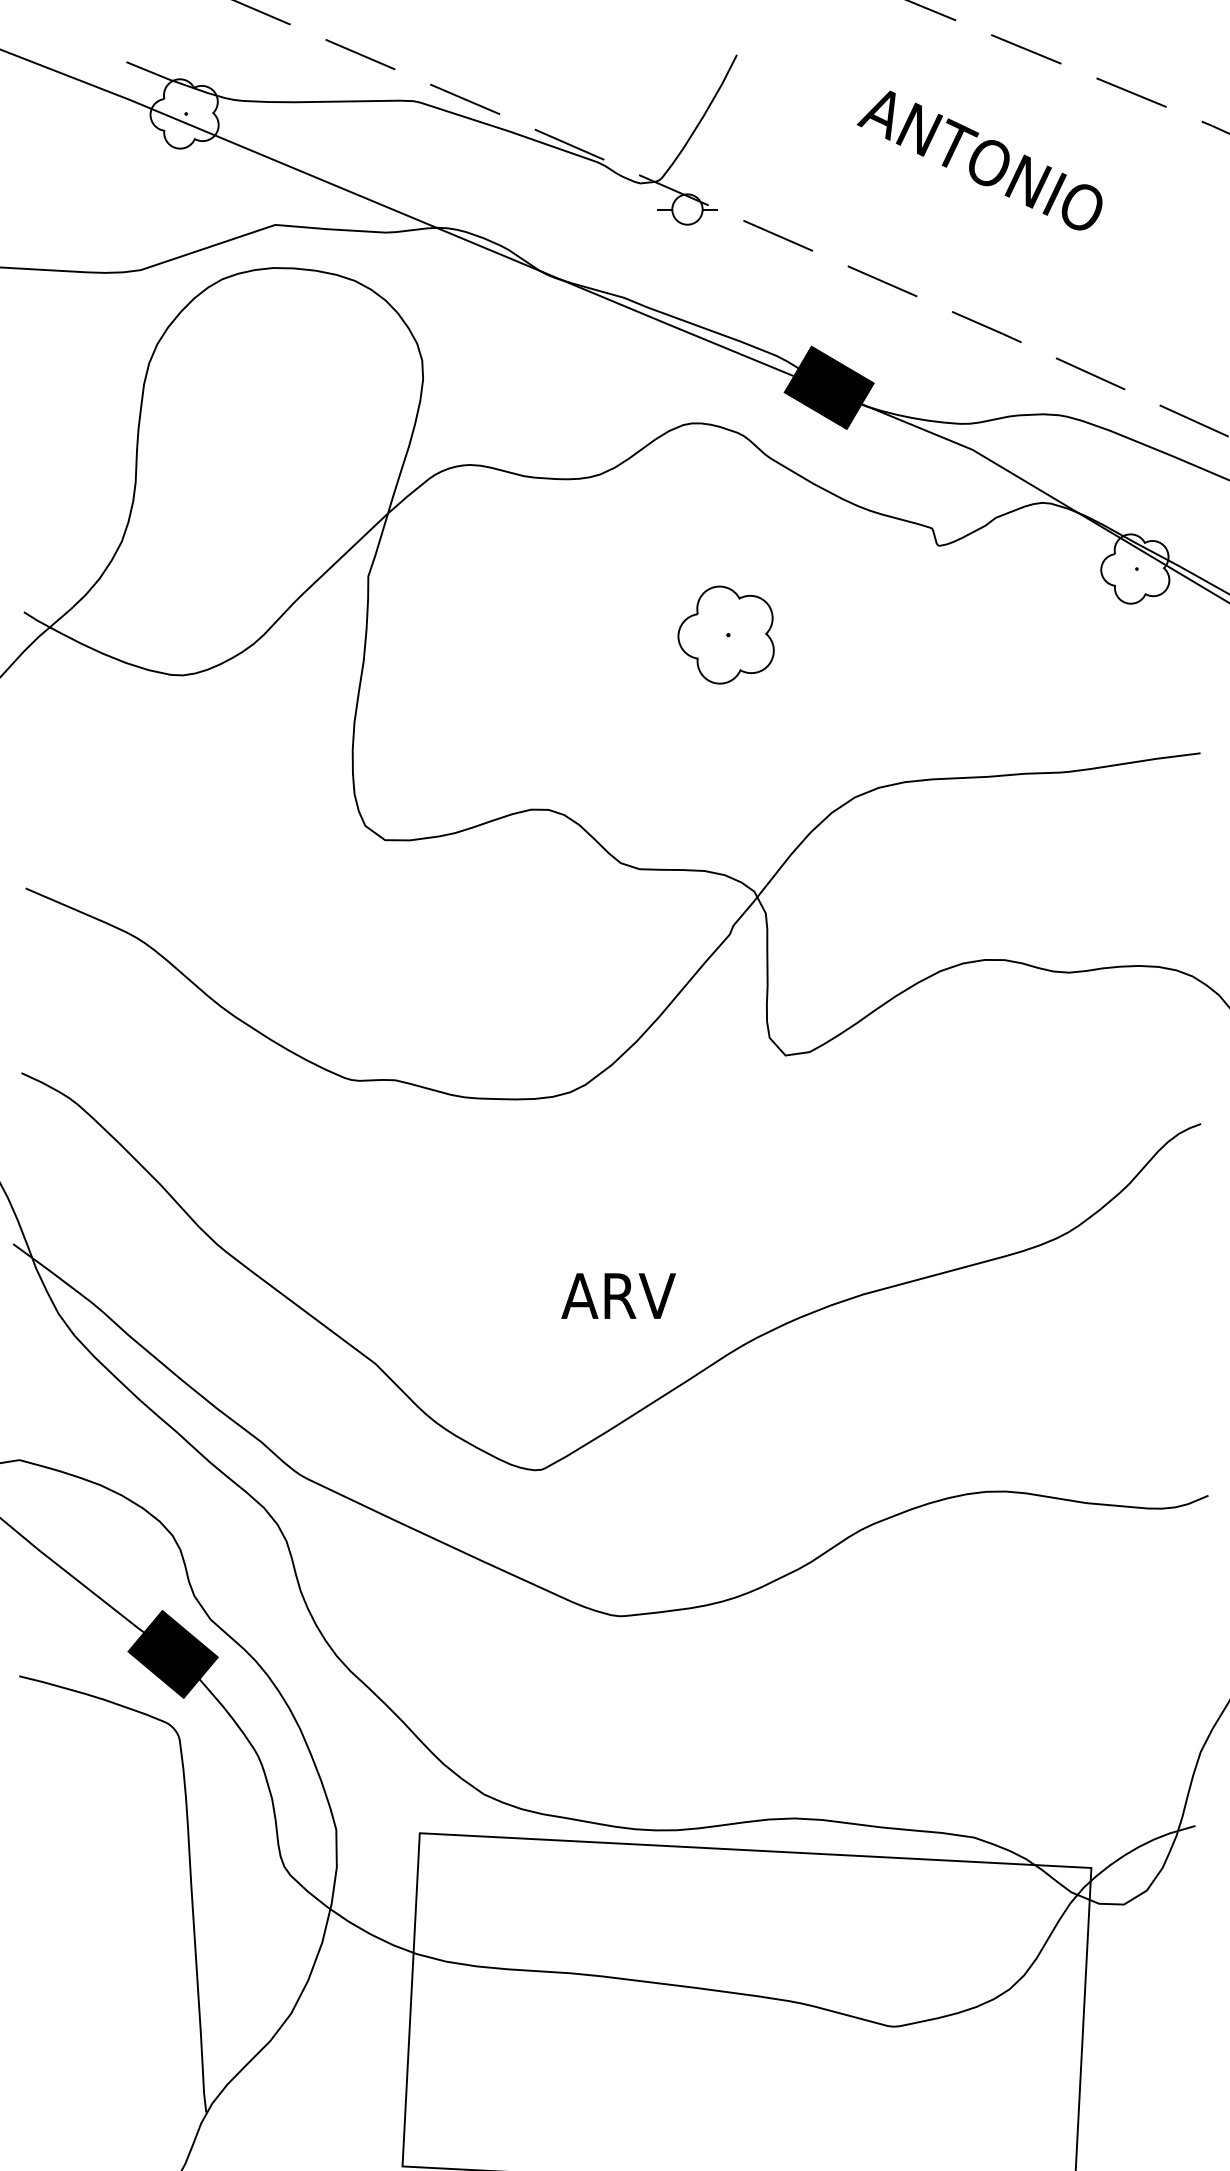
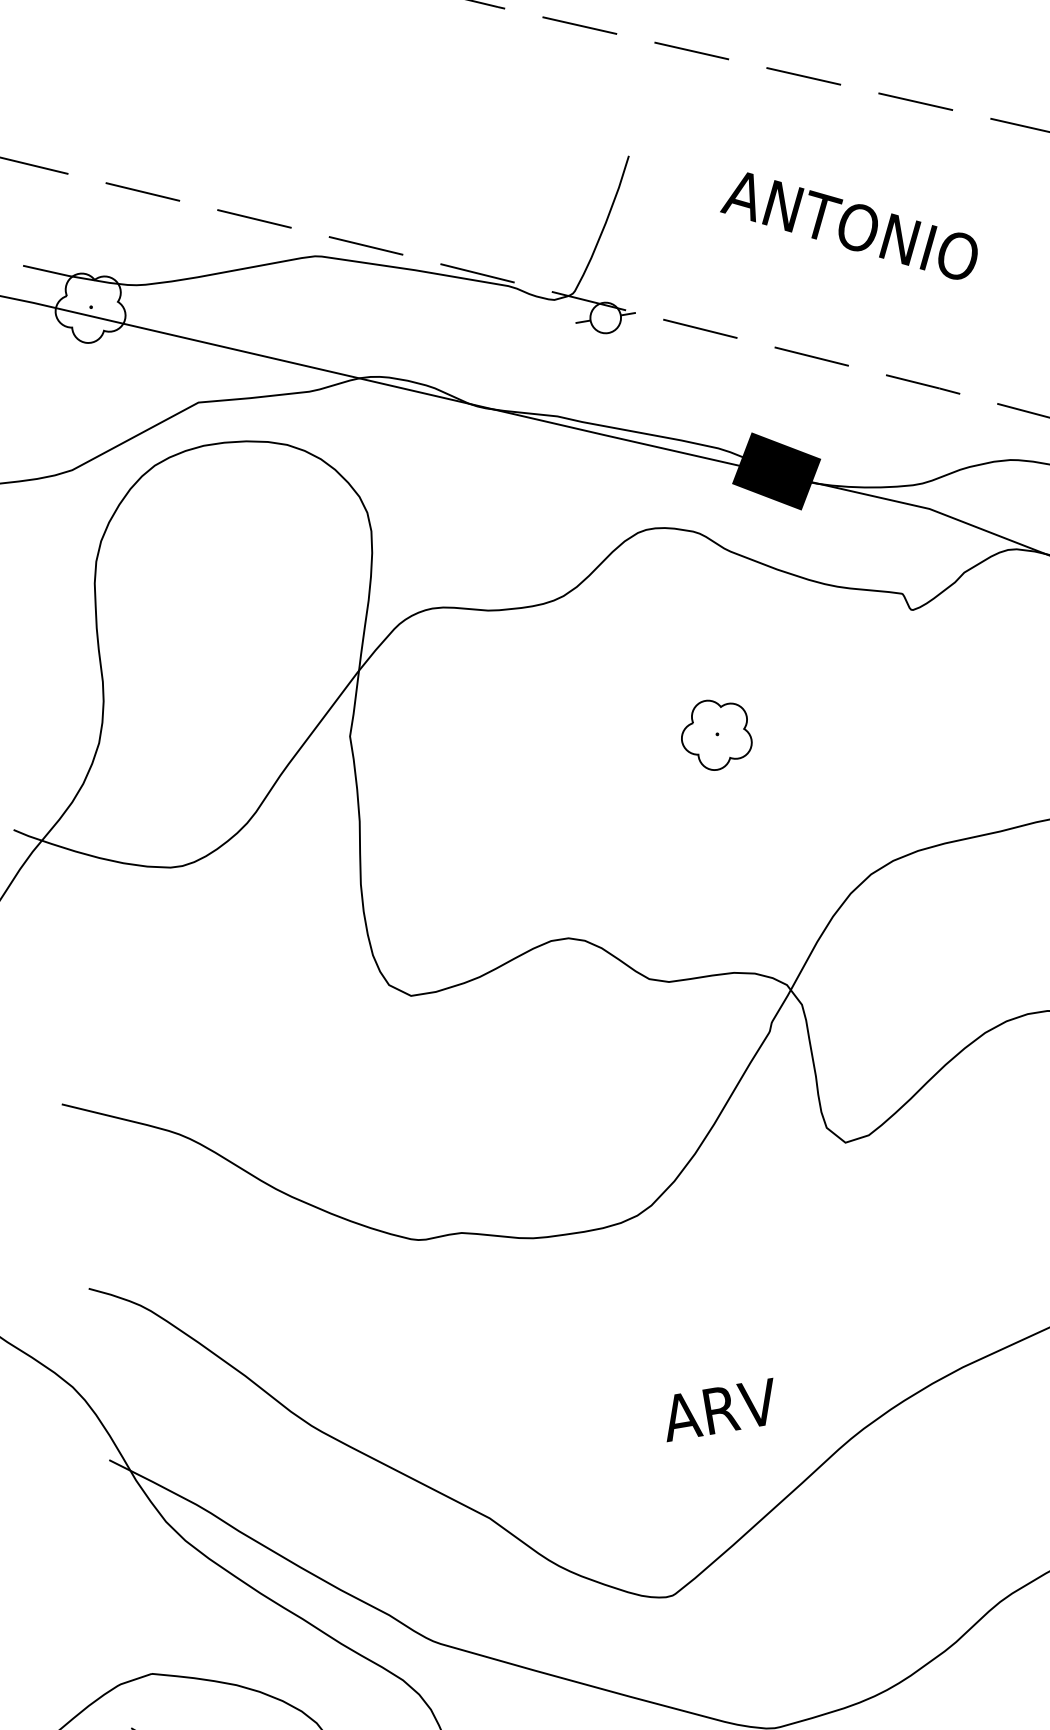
text: (979, 160) -> (848, 226), moved
part: (726, 634) -> (715, 733), size x0.71

